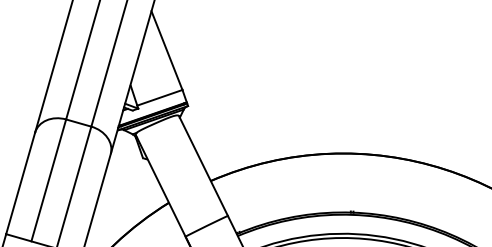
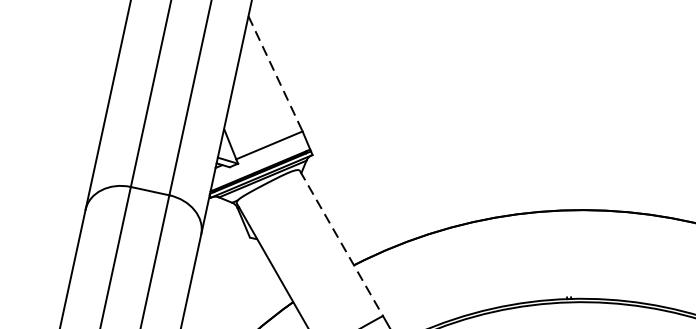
line: (167, 51) -> (276, 75), solid -> dashed
line: (203, 166) -> (341, 244), solid -> dashed

